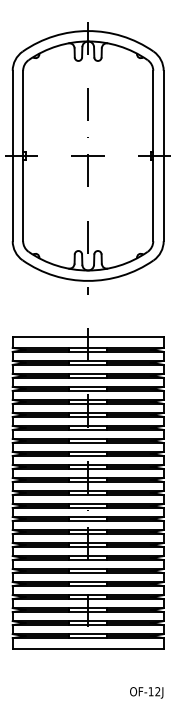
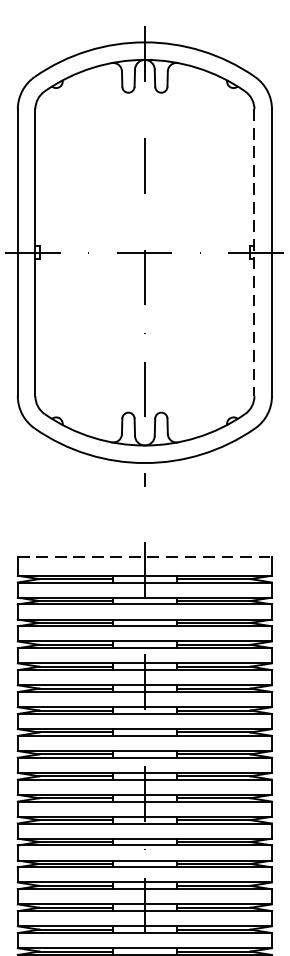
line: (153, 156) -> (254, 253), solid -> dashed
line: (88, 336) -> (145, 556), solid -> dashed

